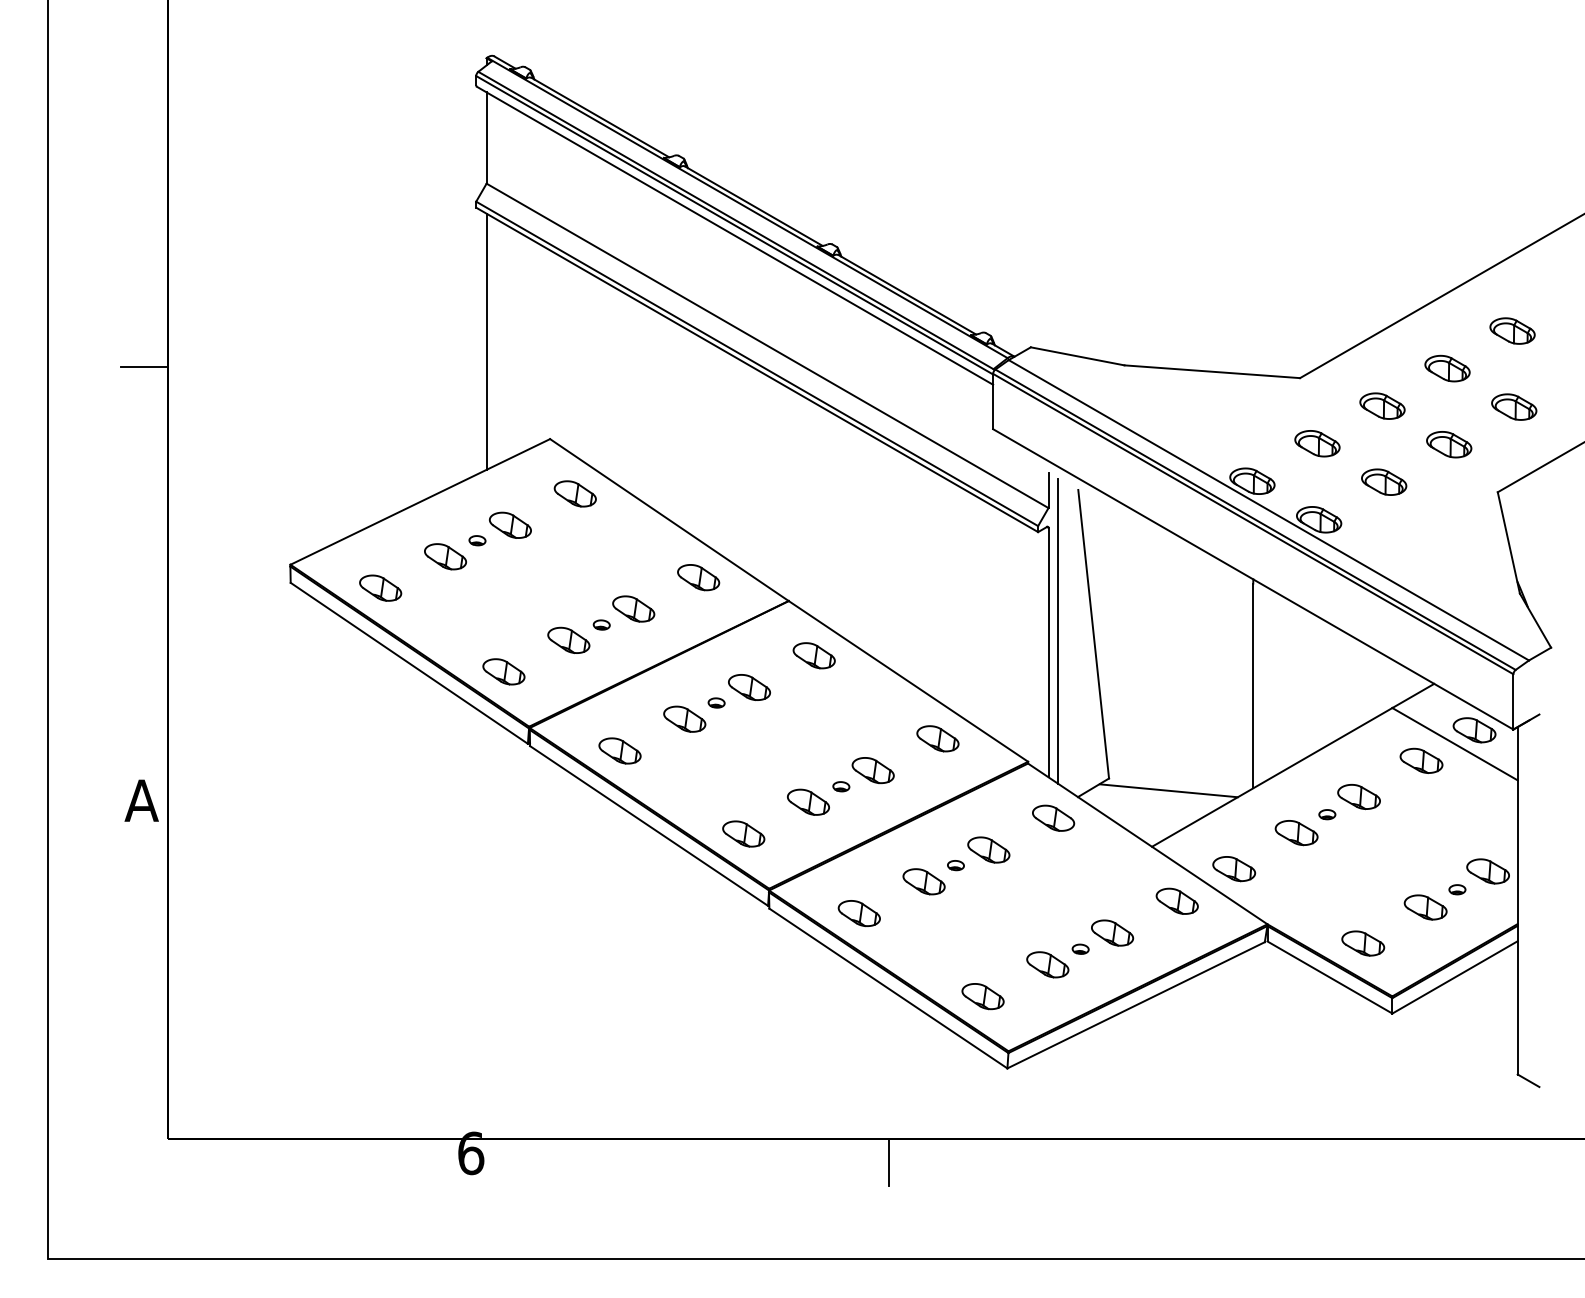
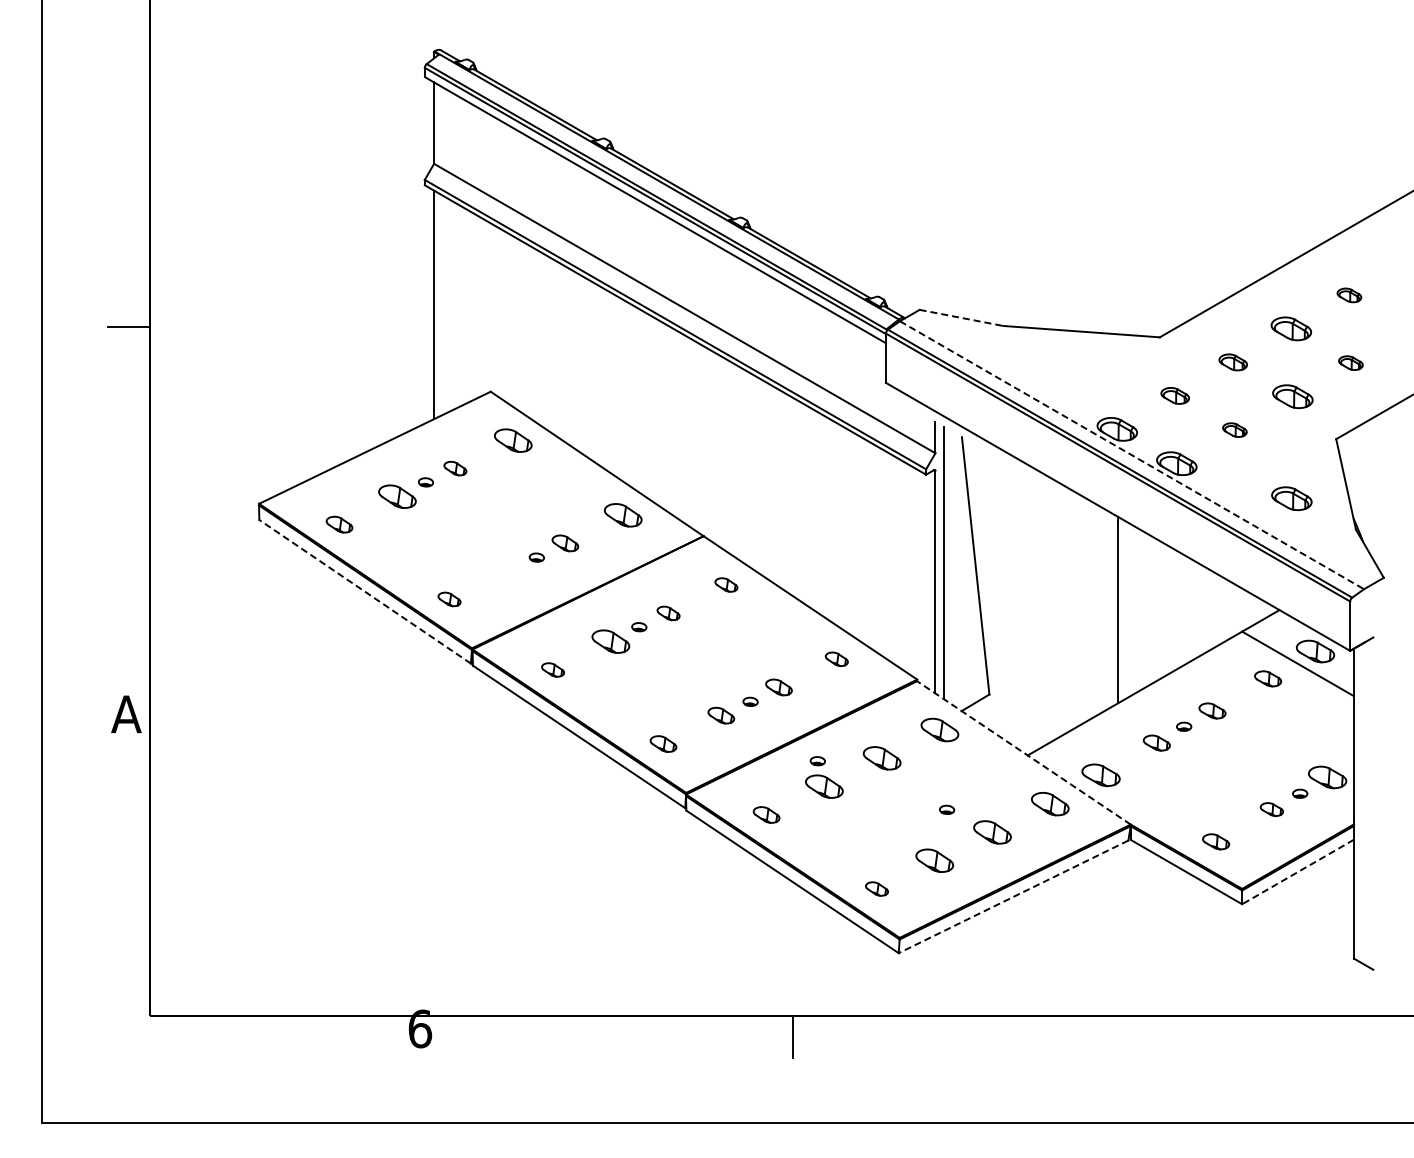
part: (1512, 331) -> (1349, 295), size x0.6
line: (1077, 355) -> (961, 317), solid -> dashed
part: (1381, 406) -> (1232, 362), size x0.7
part: (1513, 406) -> (1350, 362), size x0.6
part: (1316, 443) -> (1174, 395), size x0.7
part: (1383, 481) -> (1234, 429), size x0.6
line: (1268, 510) -> (1131, 455), solid -> dashed
part: (510, 525) -> (455, 468), size x0.6
part: (1447, 558) -> (1291, 498), added
part: (380, 587) -> (339, 524), size x0.7
part: (633, 609) -> (565, 543), size x0.7
part: (568, 640) -> (507, 571), removed
part: (814, 655) -> (726, 584), size x0.6
line: (409, 663) -> (365, 591), solid -> dashed
part: (503, 671) -> (449, 599), size x0.6
part: (749, 687) -> (668, 613), size x0.6
part: (937, 739) -> (836, 659), size x0.6
part: (619, 750) -> (552, 669), size x0.6
part: (1420, 760) -> (1267, 678), size x0.7
part: (872, 770) -> (778, 687), size x0.7
line: (1168, 790) -> (1042, 705), removed
part: (1359, 796) -> (1212, 710), size x0.7
part: (808, 802) -> (721, 715), size x0.7
part: (1296, 832) -> (1156, 742), size x0.7
part: (743, 833) -> (663, 743), size x0.7
line: (1147, 843) -> (1023, 752), solid -> dashed
part: (955, 865) -> (817, 761), moved
part: (1425, 907) -> (1271, 809), size x0.6
part: (859, 912) -> (766, 814), size x0.7
part: (1362, 943) -> (1215, 841), size x0.7
part: (1081, 948) -> (947, 809), moved
line: (1455, 976) -> (1298, 871), solid -> dashed
part: (982, 995) -> (876, 888), size x0.6
line: (1136, 1004) -> (1013, 896), solid -> dashed

